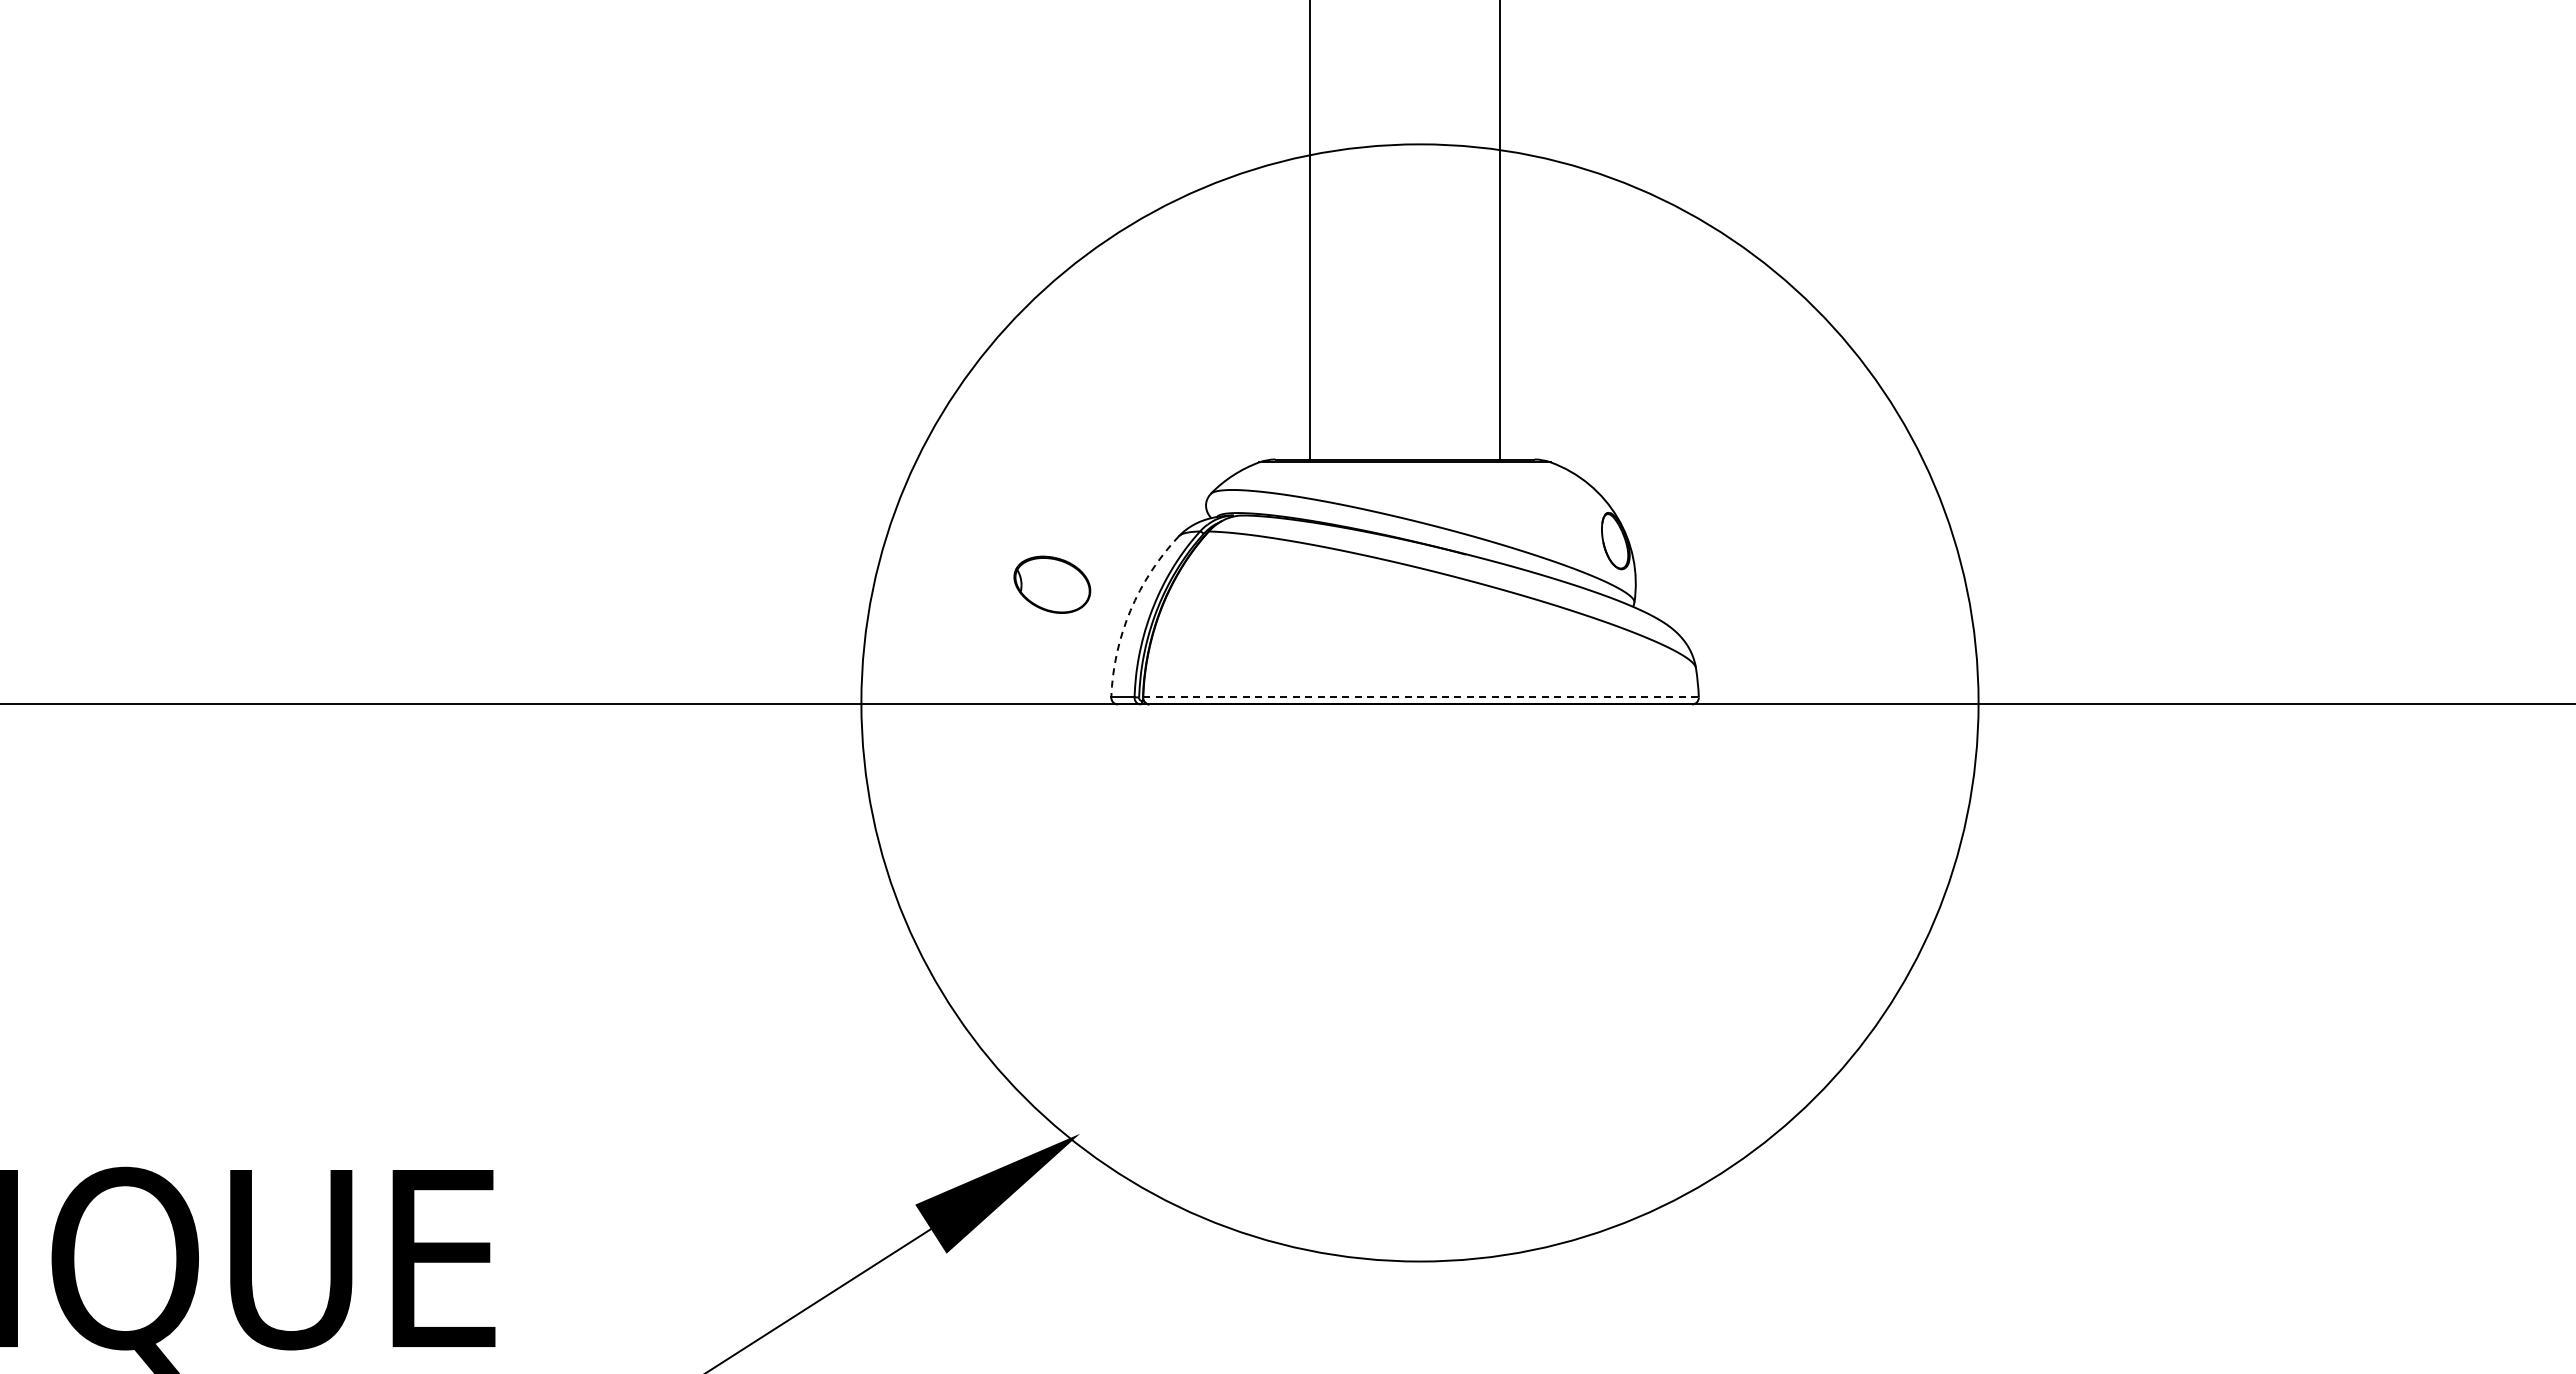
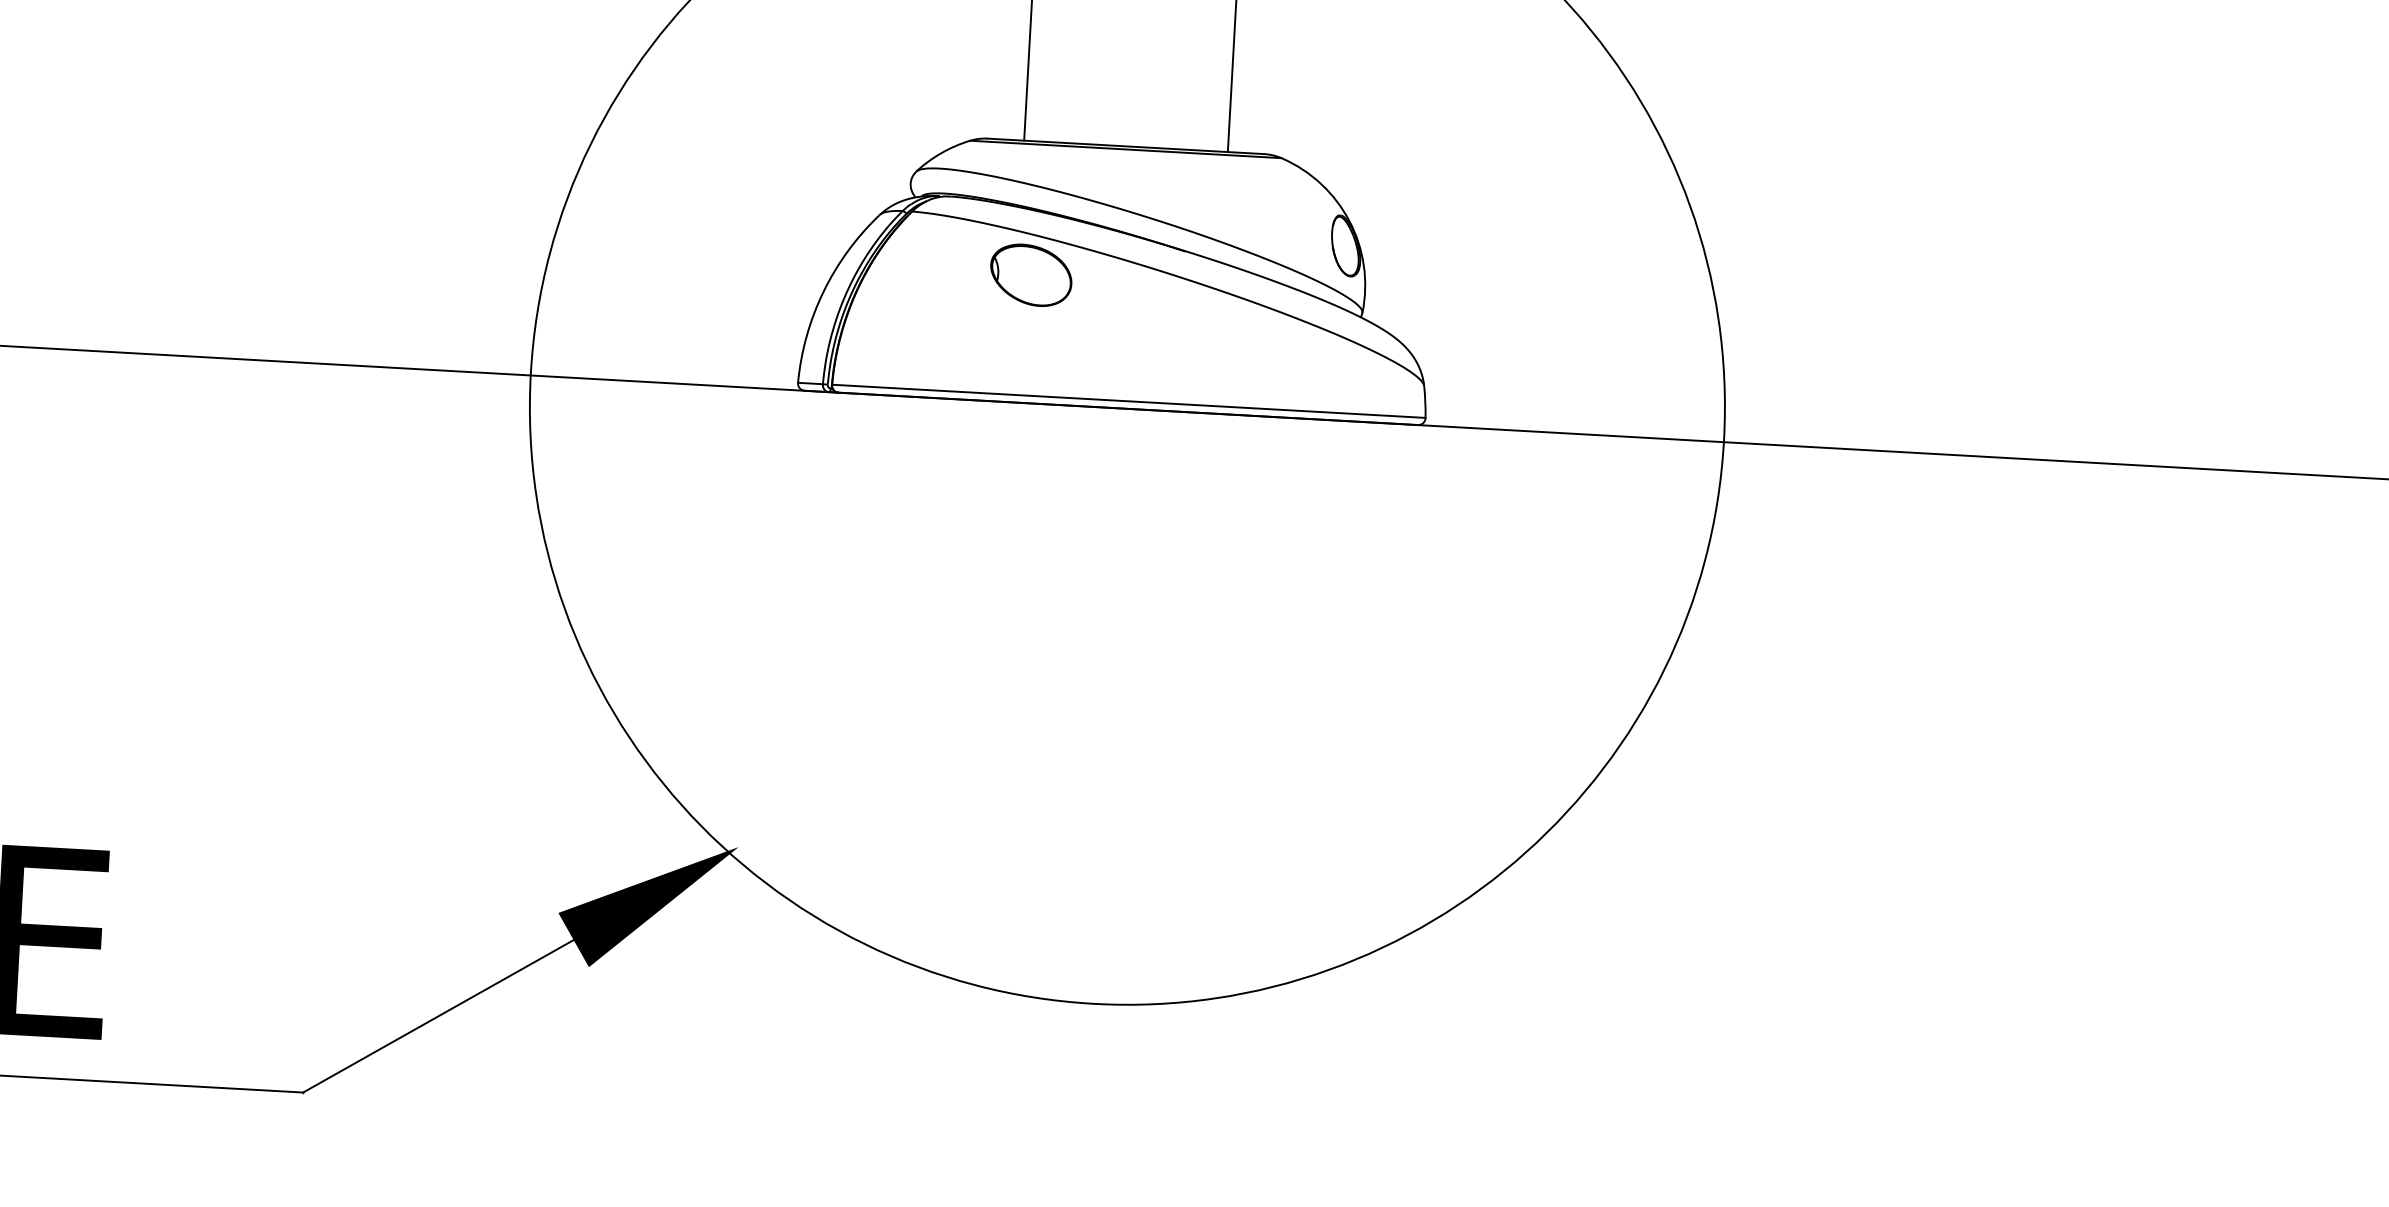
part: (1052, 584) -> (1031, 274), moved
arc: (1130, 610) -> (823, 291), dashed -> solid
line: (1421, 697) -> (1129, 401), dashed -> solid

